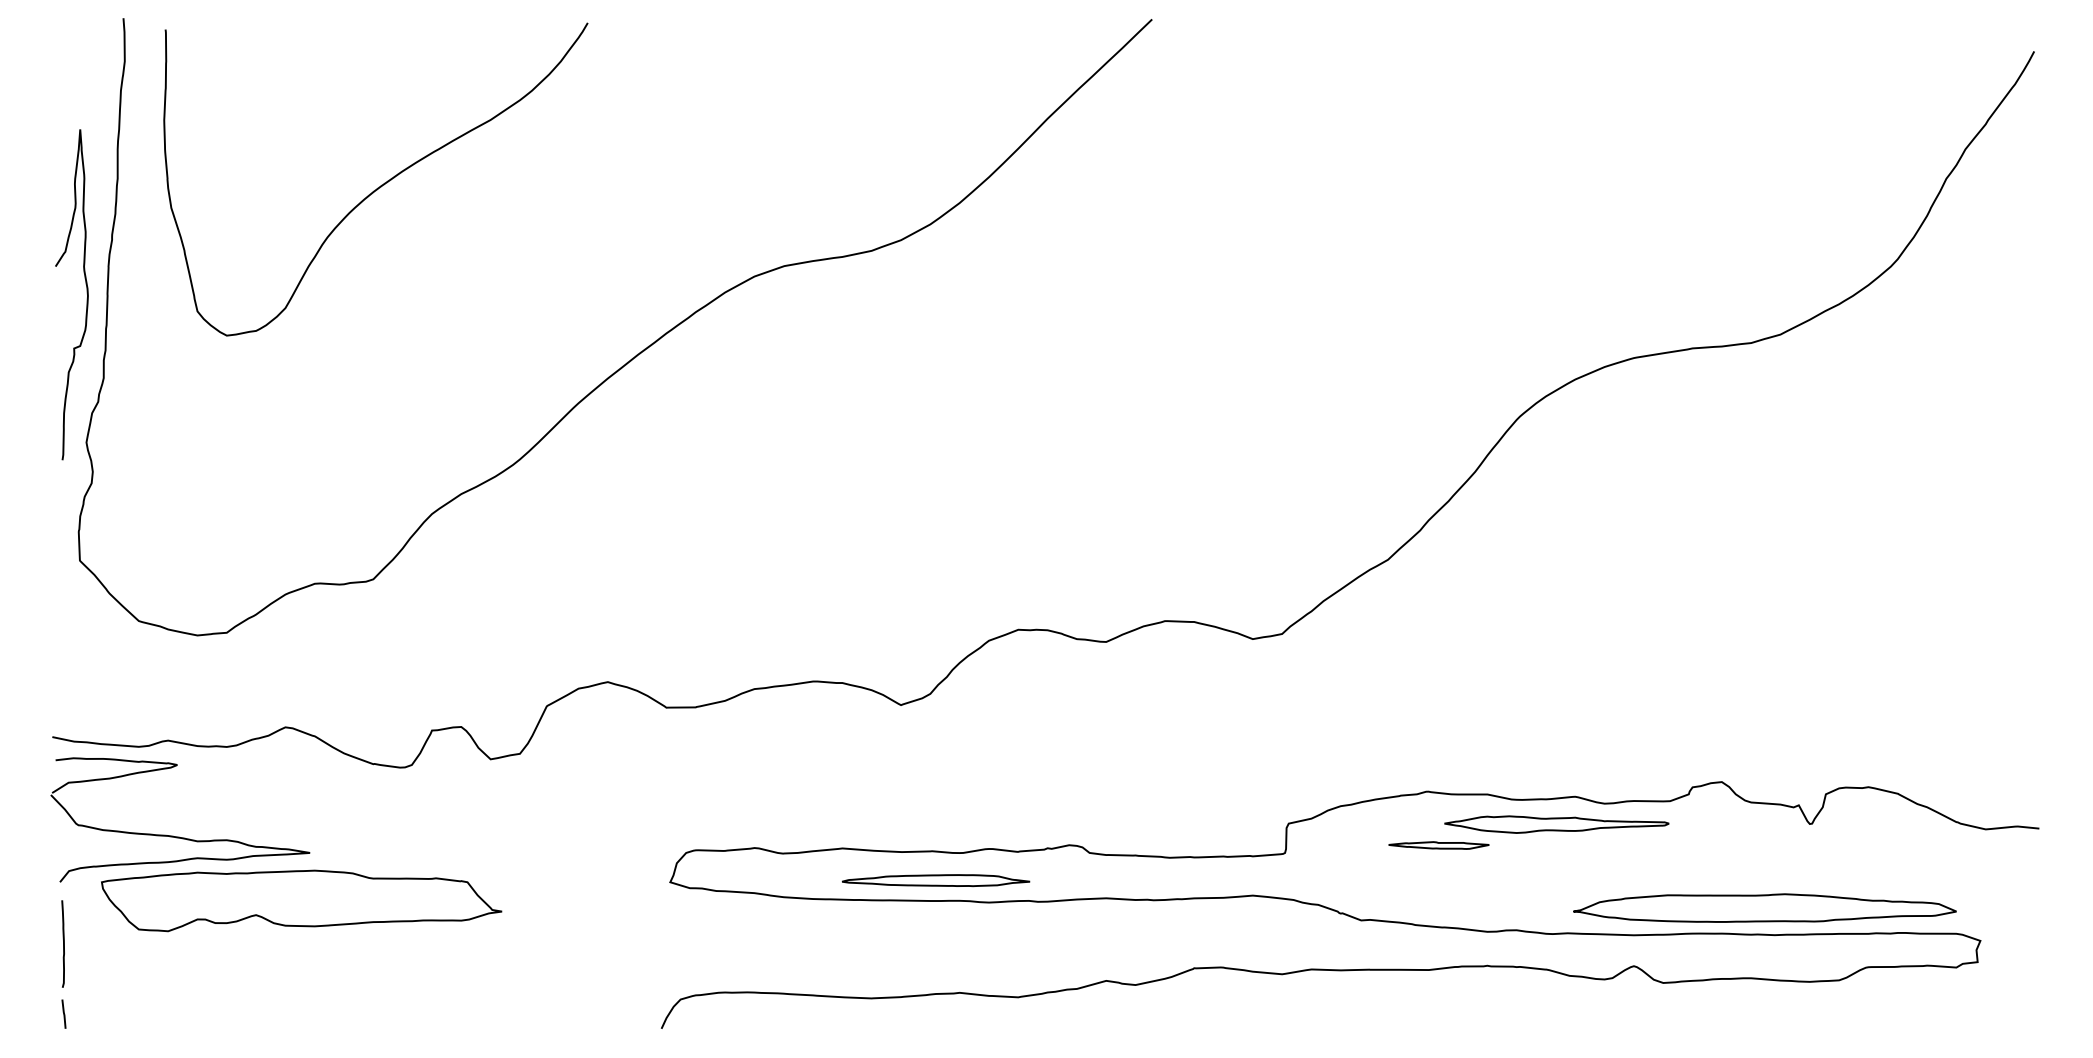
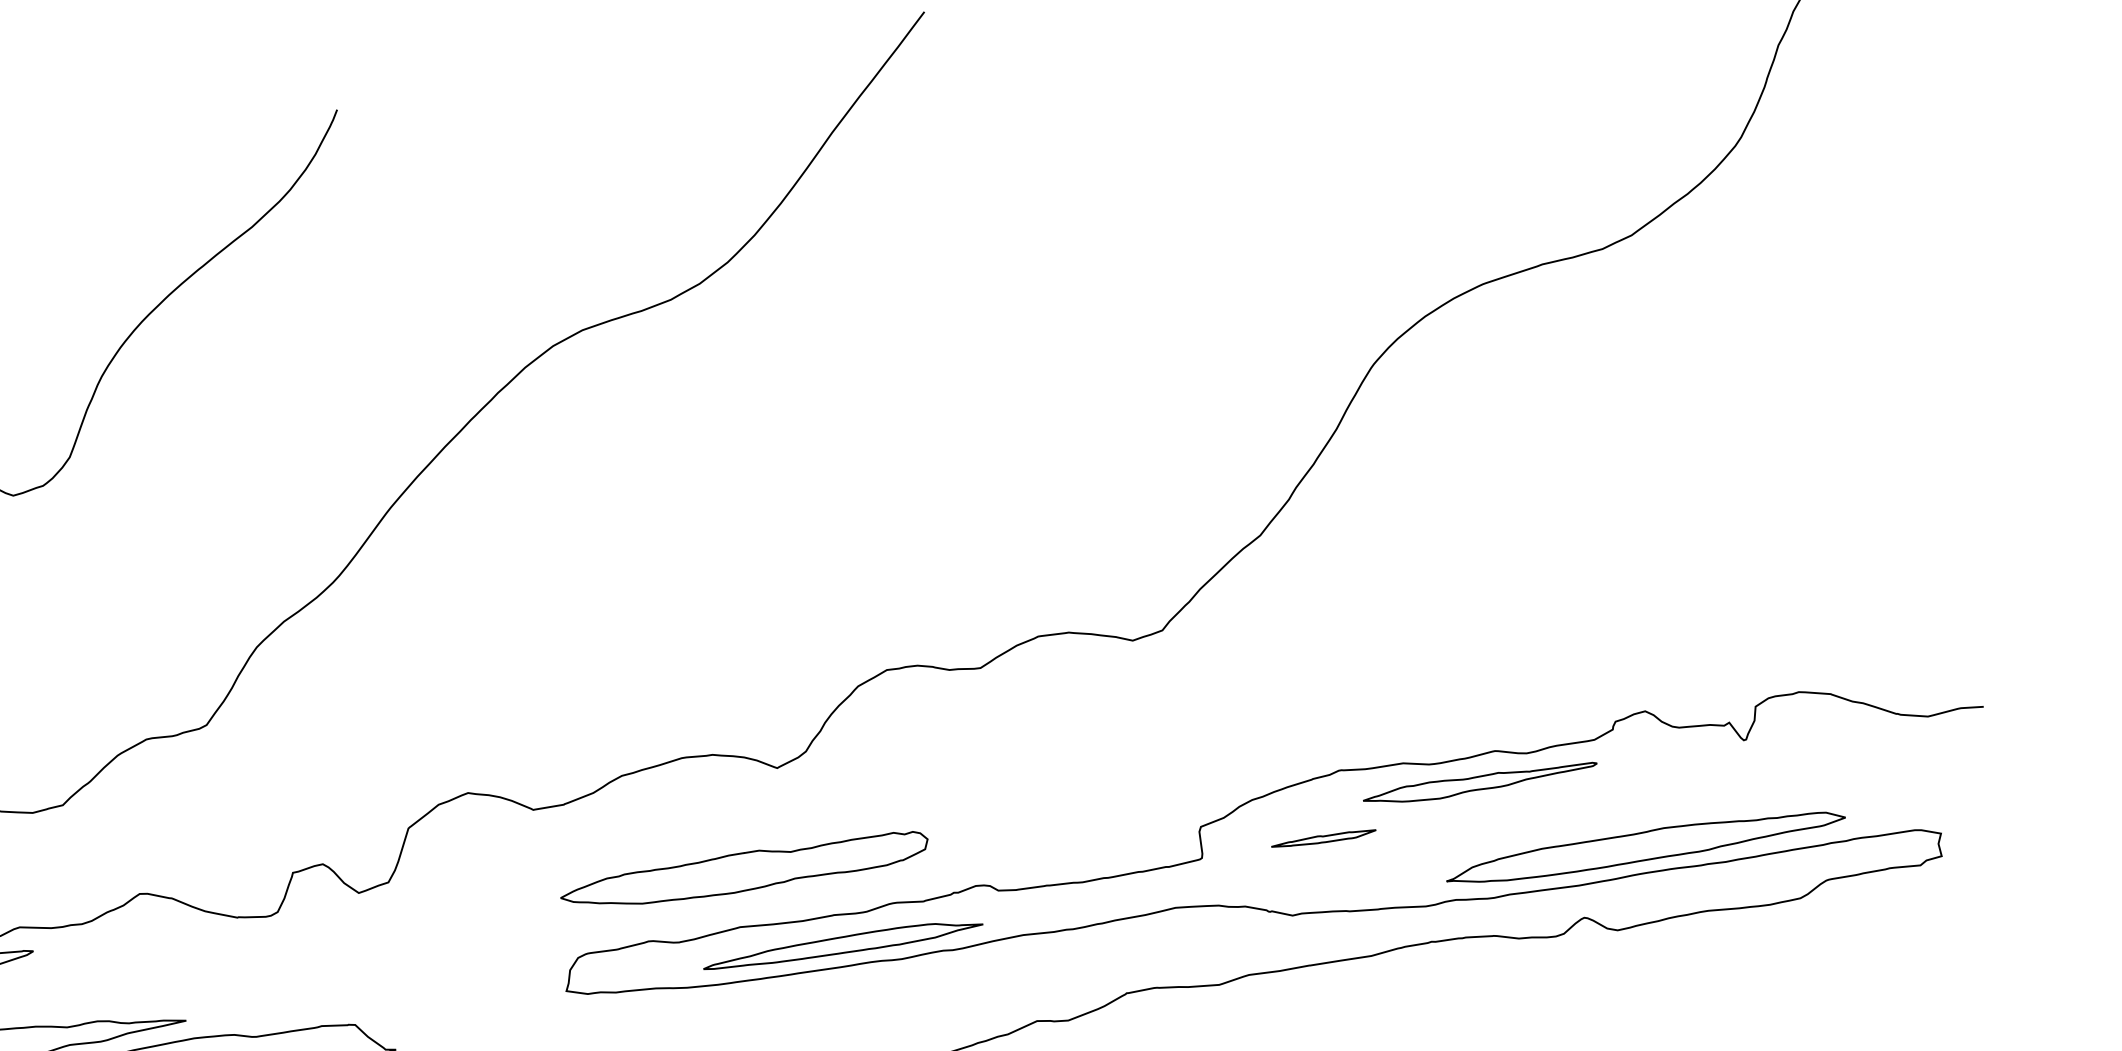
part: (854, 797) -> (744, 872), added
part: (1438, 845) -> (1323, 839), moved
part: (935, 880) -> (842, 945), size x1.43
part: (1764, 907) -> (1644, 845), moved

